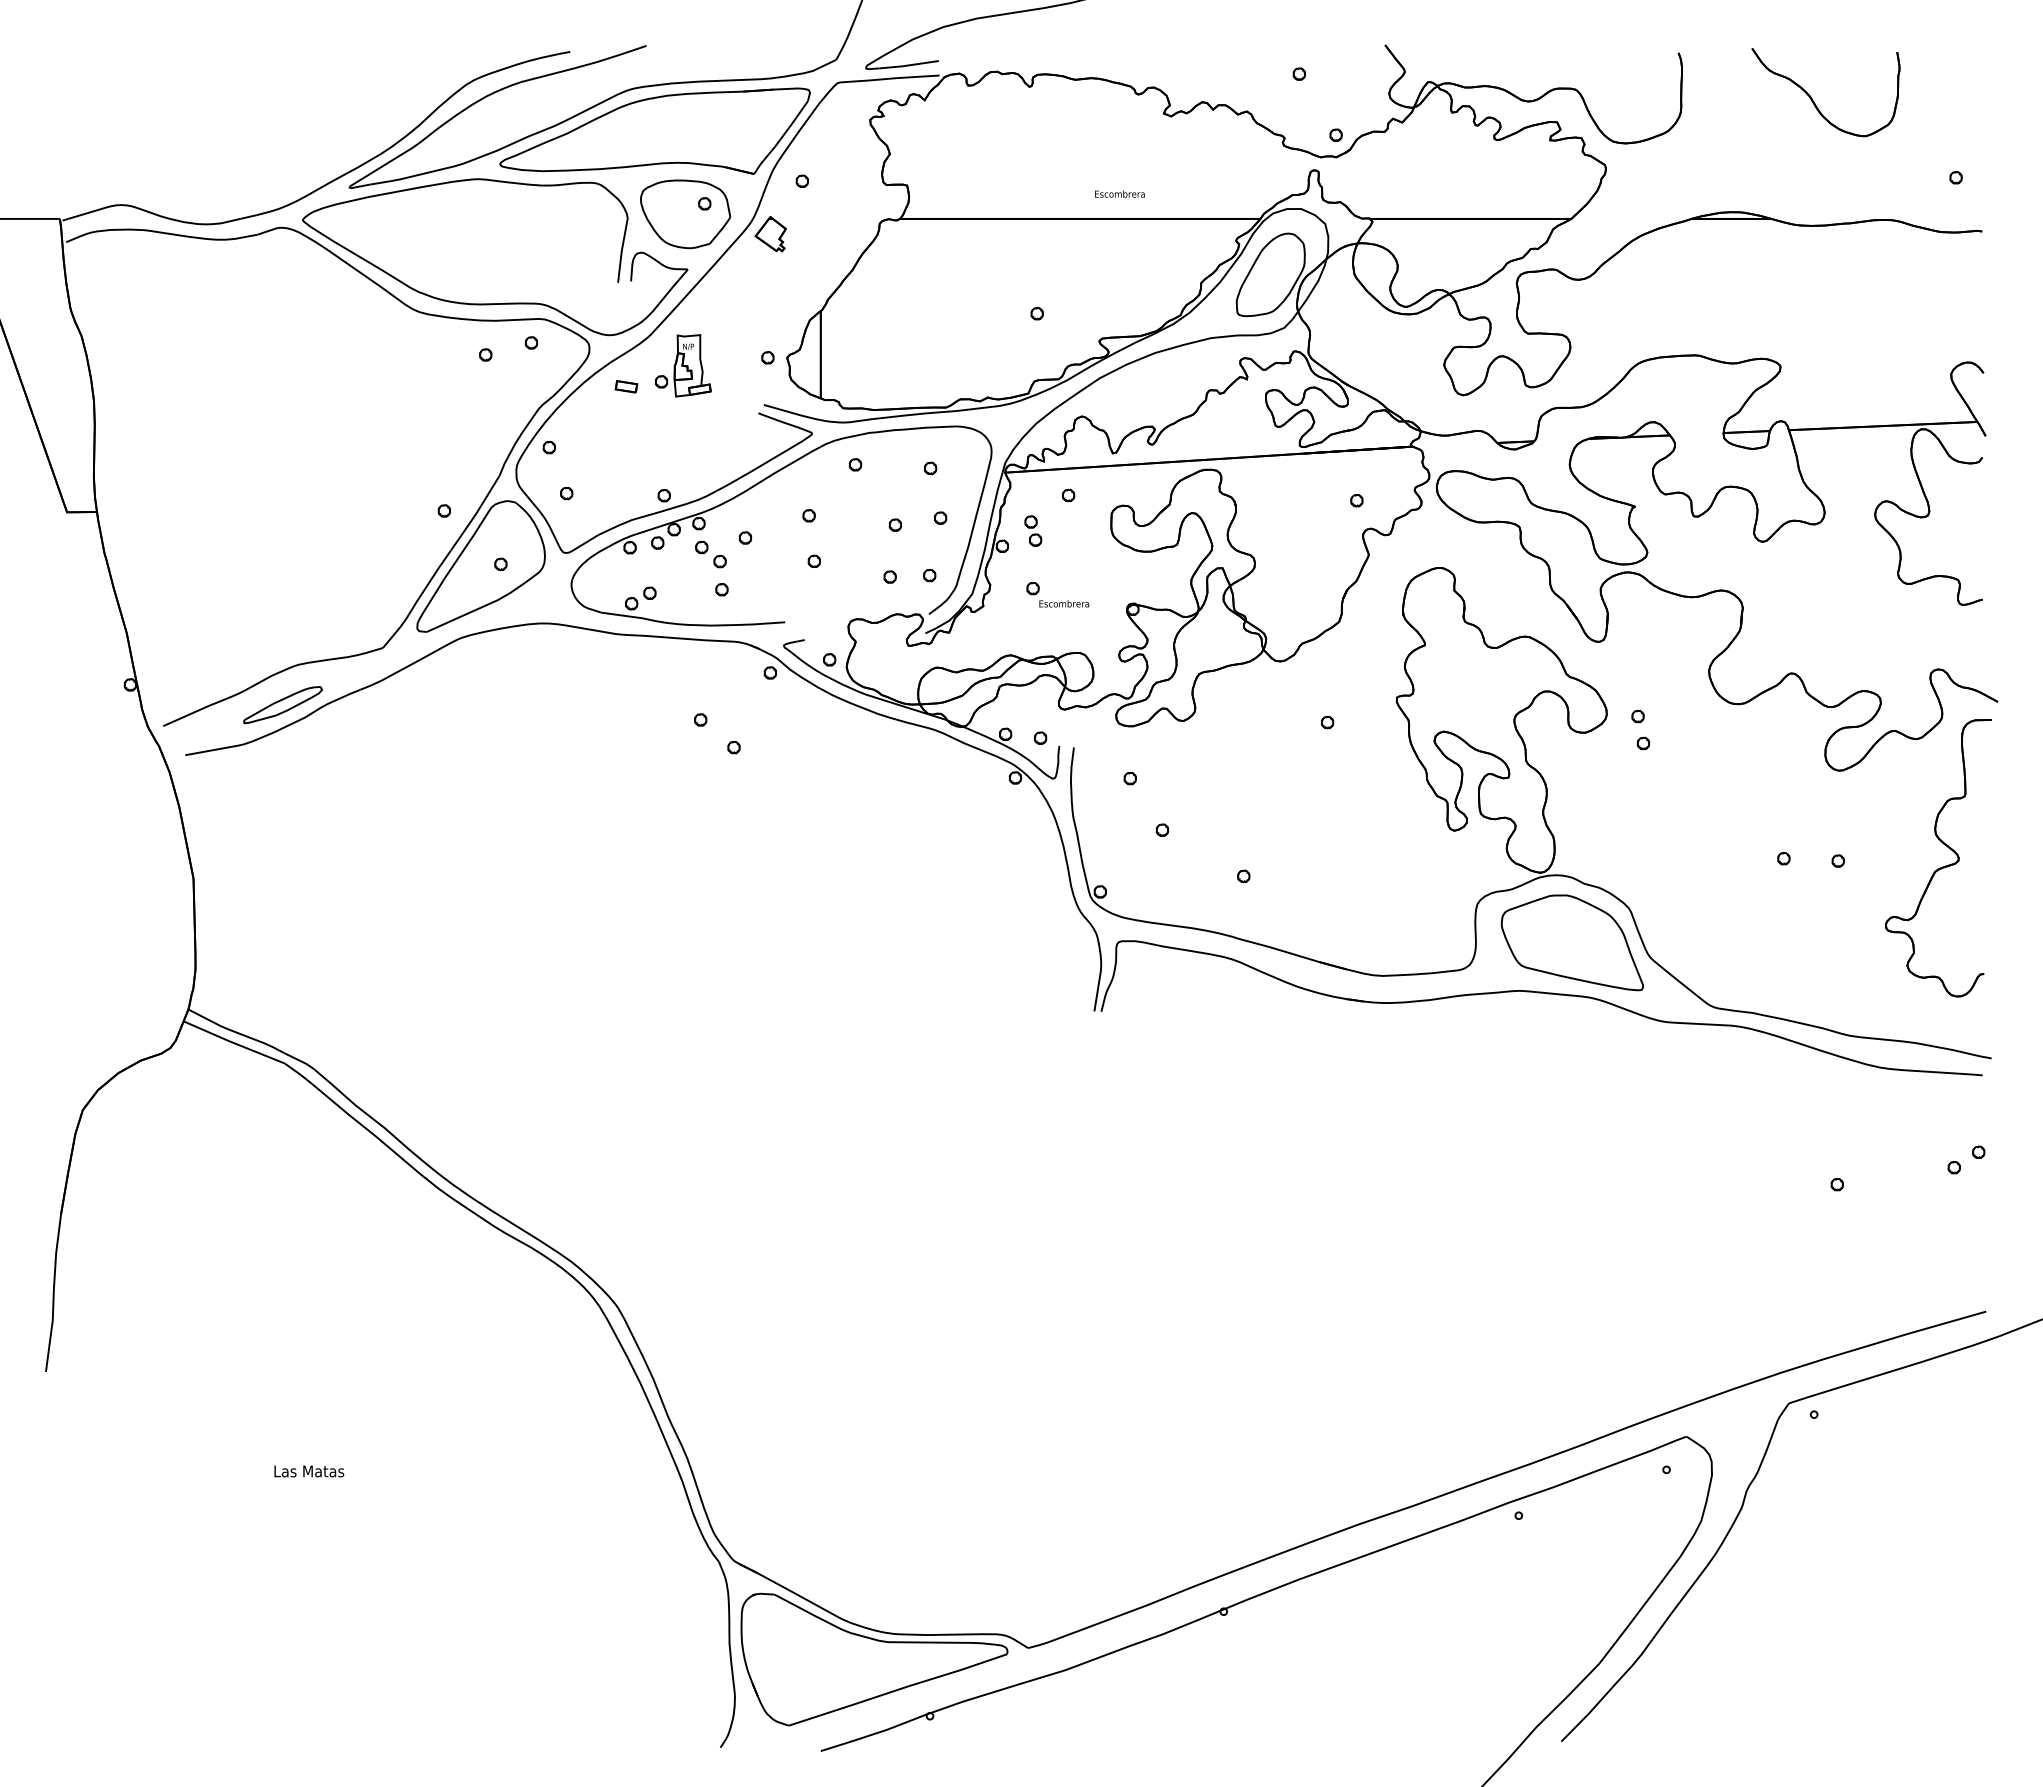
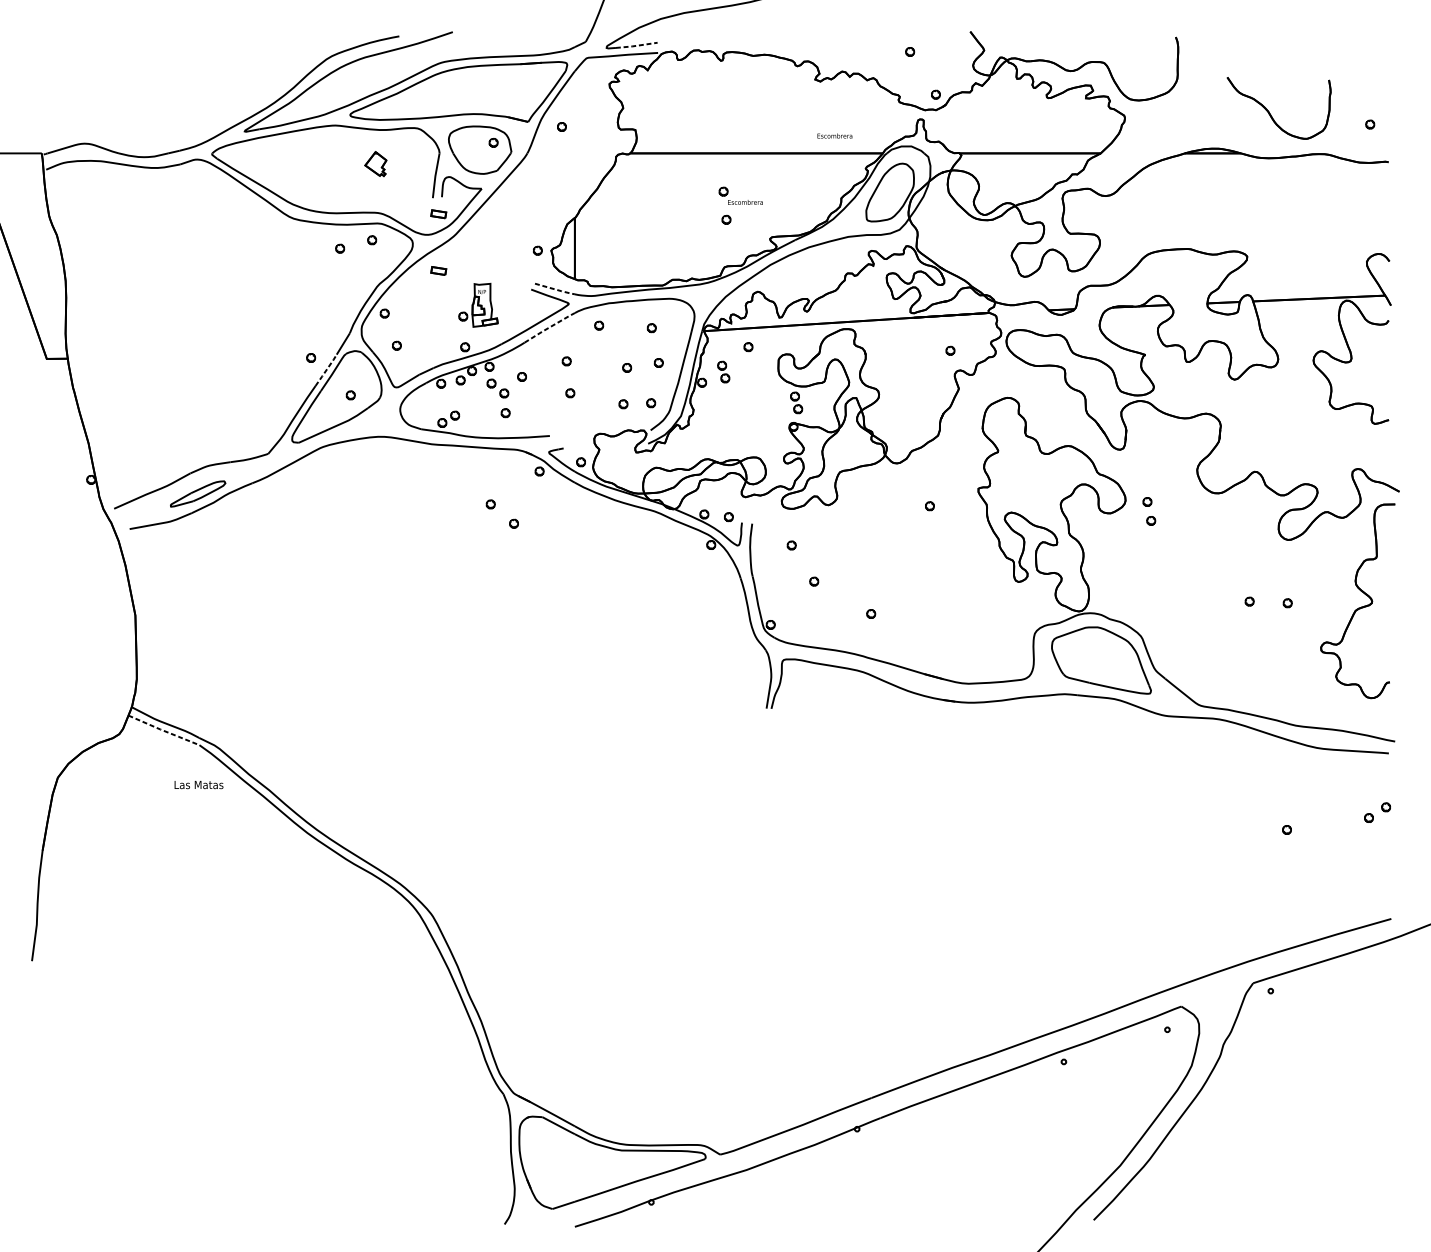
line: (908, 65) -> (636, 45), solid -> dashed
part: (1814, 101) -> (1271, 114), moved
text: (1119, 193) -> (834, 135), moved
part: (770, 234) -> (375, 164), moved
part: (626, 305) -> (438, 214), added
part: (682, 365) -> (477, 305), moved
line: (793, 413) -> (555, 289), solid -> dashed
line: (785, 466) -> (550, 326), solid -> dashed
line: (466, 528) -> (326, 370), solid -> dashed
part: (1137, 574) -> (796, 402), added
part: (1057, 602) -> (740, 201), moved
line: (234, 1043) -> (164, 731), solid -> dashed
text: (309, 1471) -> (199, 785), moved

